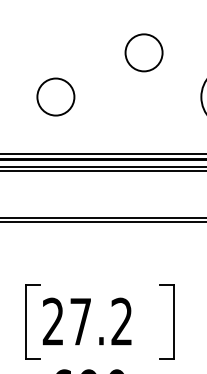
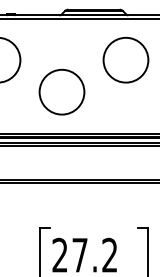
circle: (143, 52) -> (125, 59), size x1.67
circle: (55, 96) -> (61, 91), size x1.67

